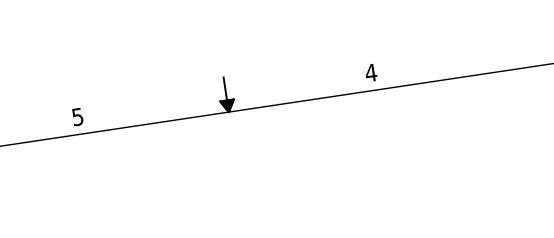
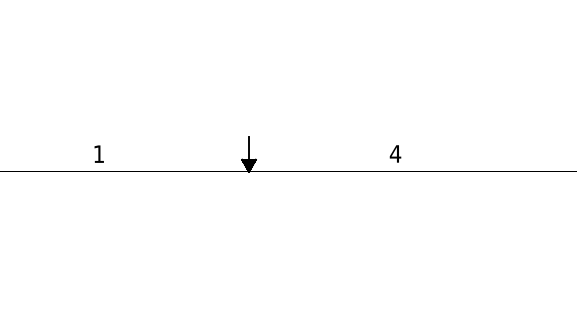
text: (77, 117) -> (98, 154), 5 -> 1

